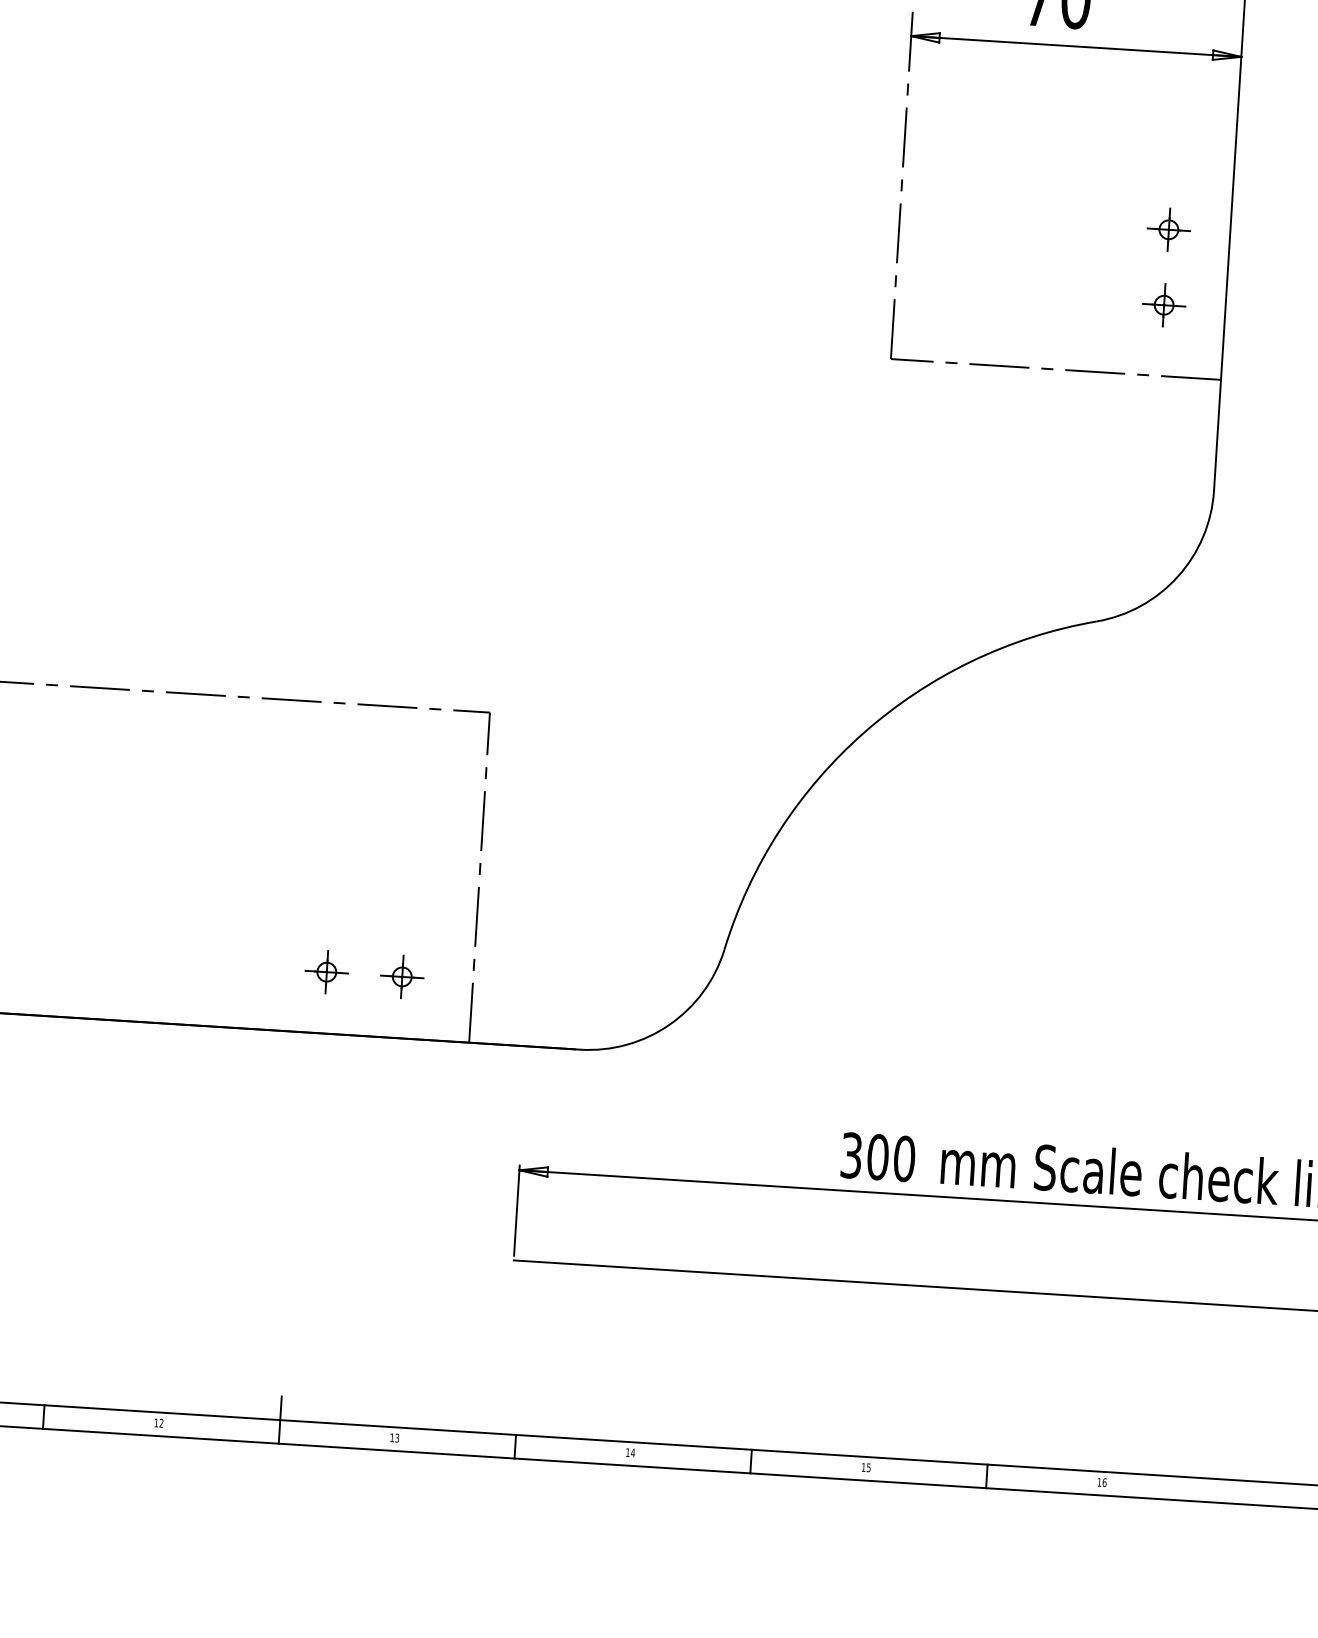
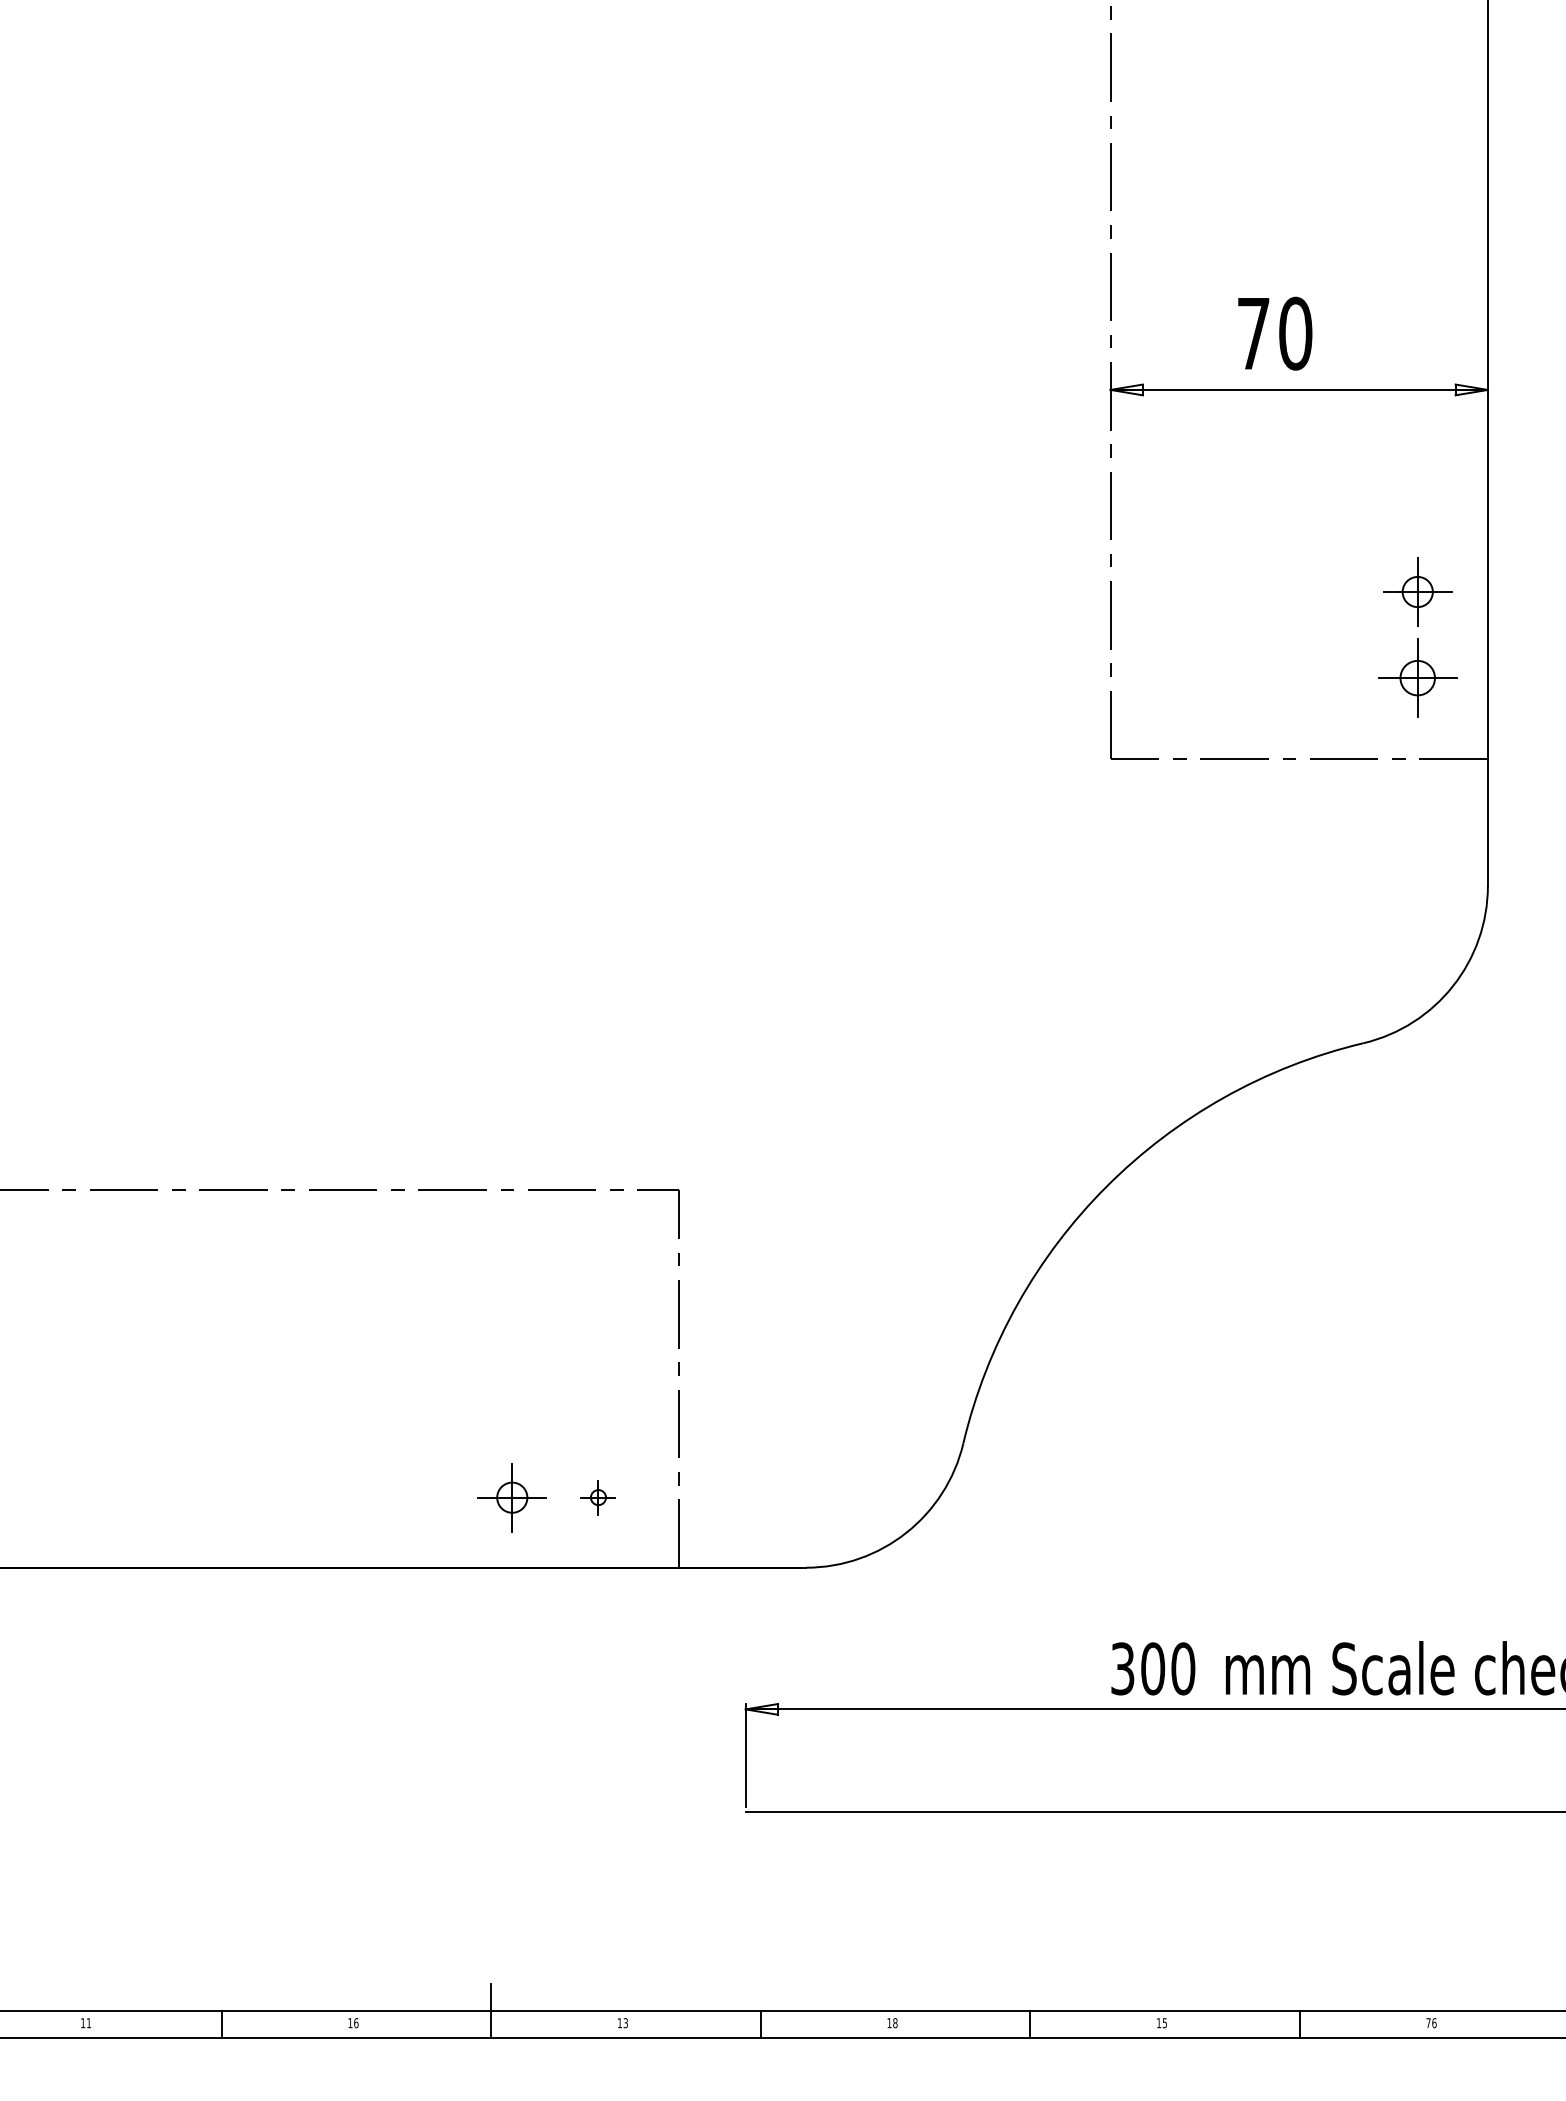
part: (1168, 229) -> (1417, 591), size x1.4
part: (1163, 305) -> (1417, 678), size x1.6
part: (326, 972) -> (511, 1497), size x1.4
part: (402, 976) -> (598, 1497), size x0.7
text: (161, 1423) -> (356, 2023), 12 -> 16
text: (633, 1453) -> (895, 2023), 14 -> 18
text: (1099, 1482) -> (1428, 2023), 16 -> 76

